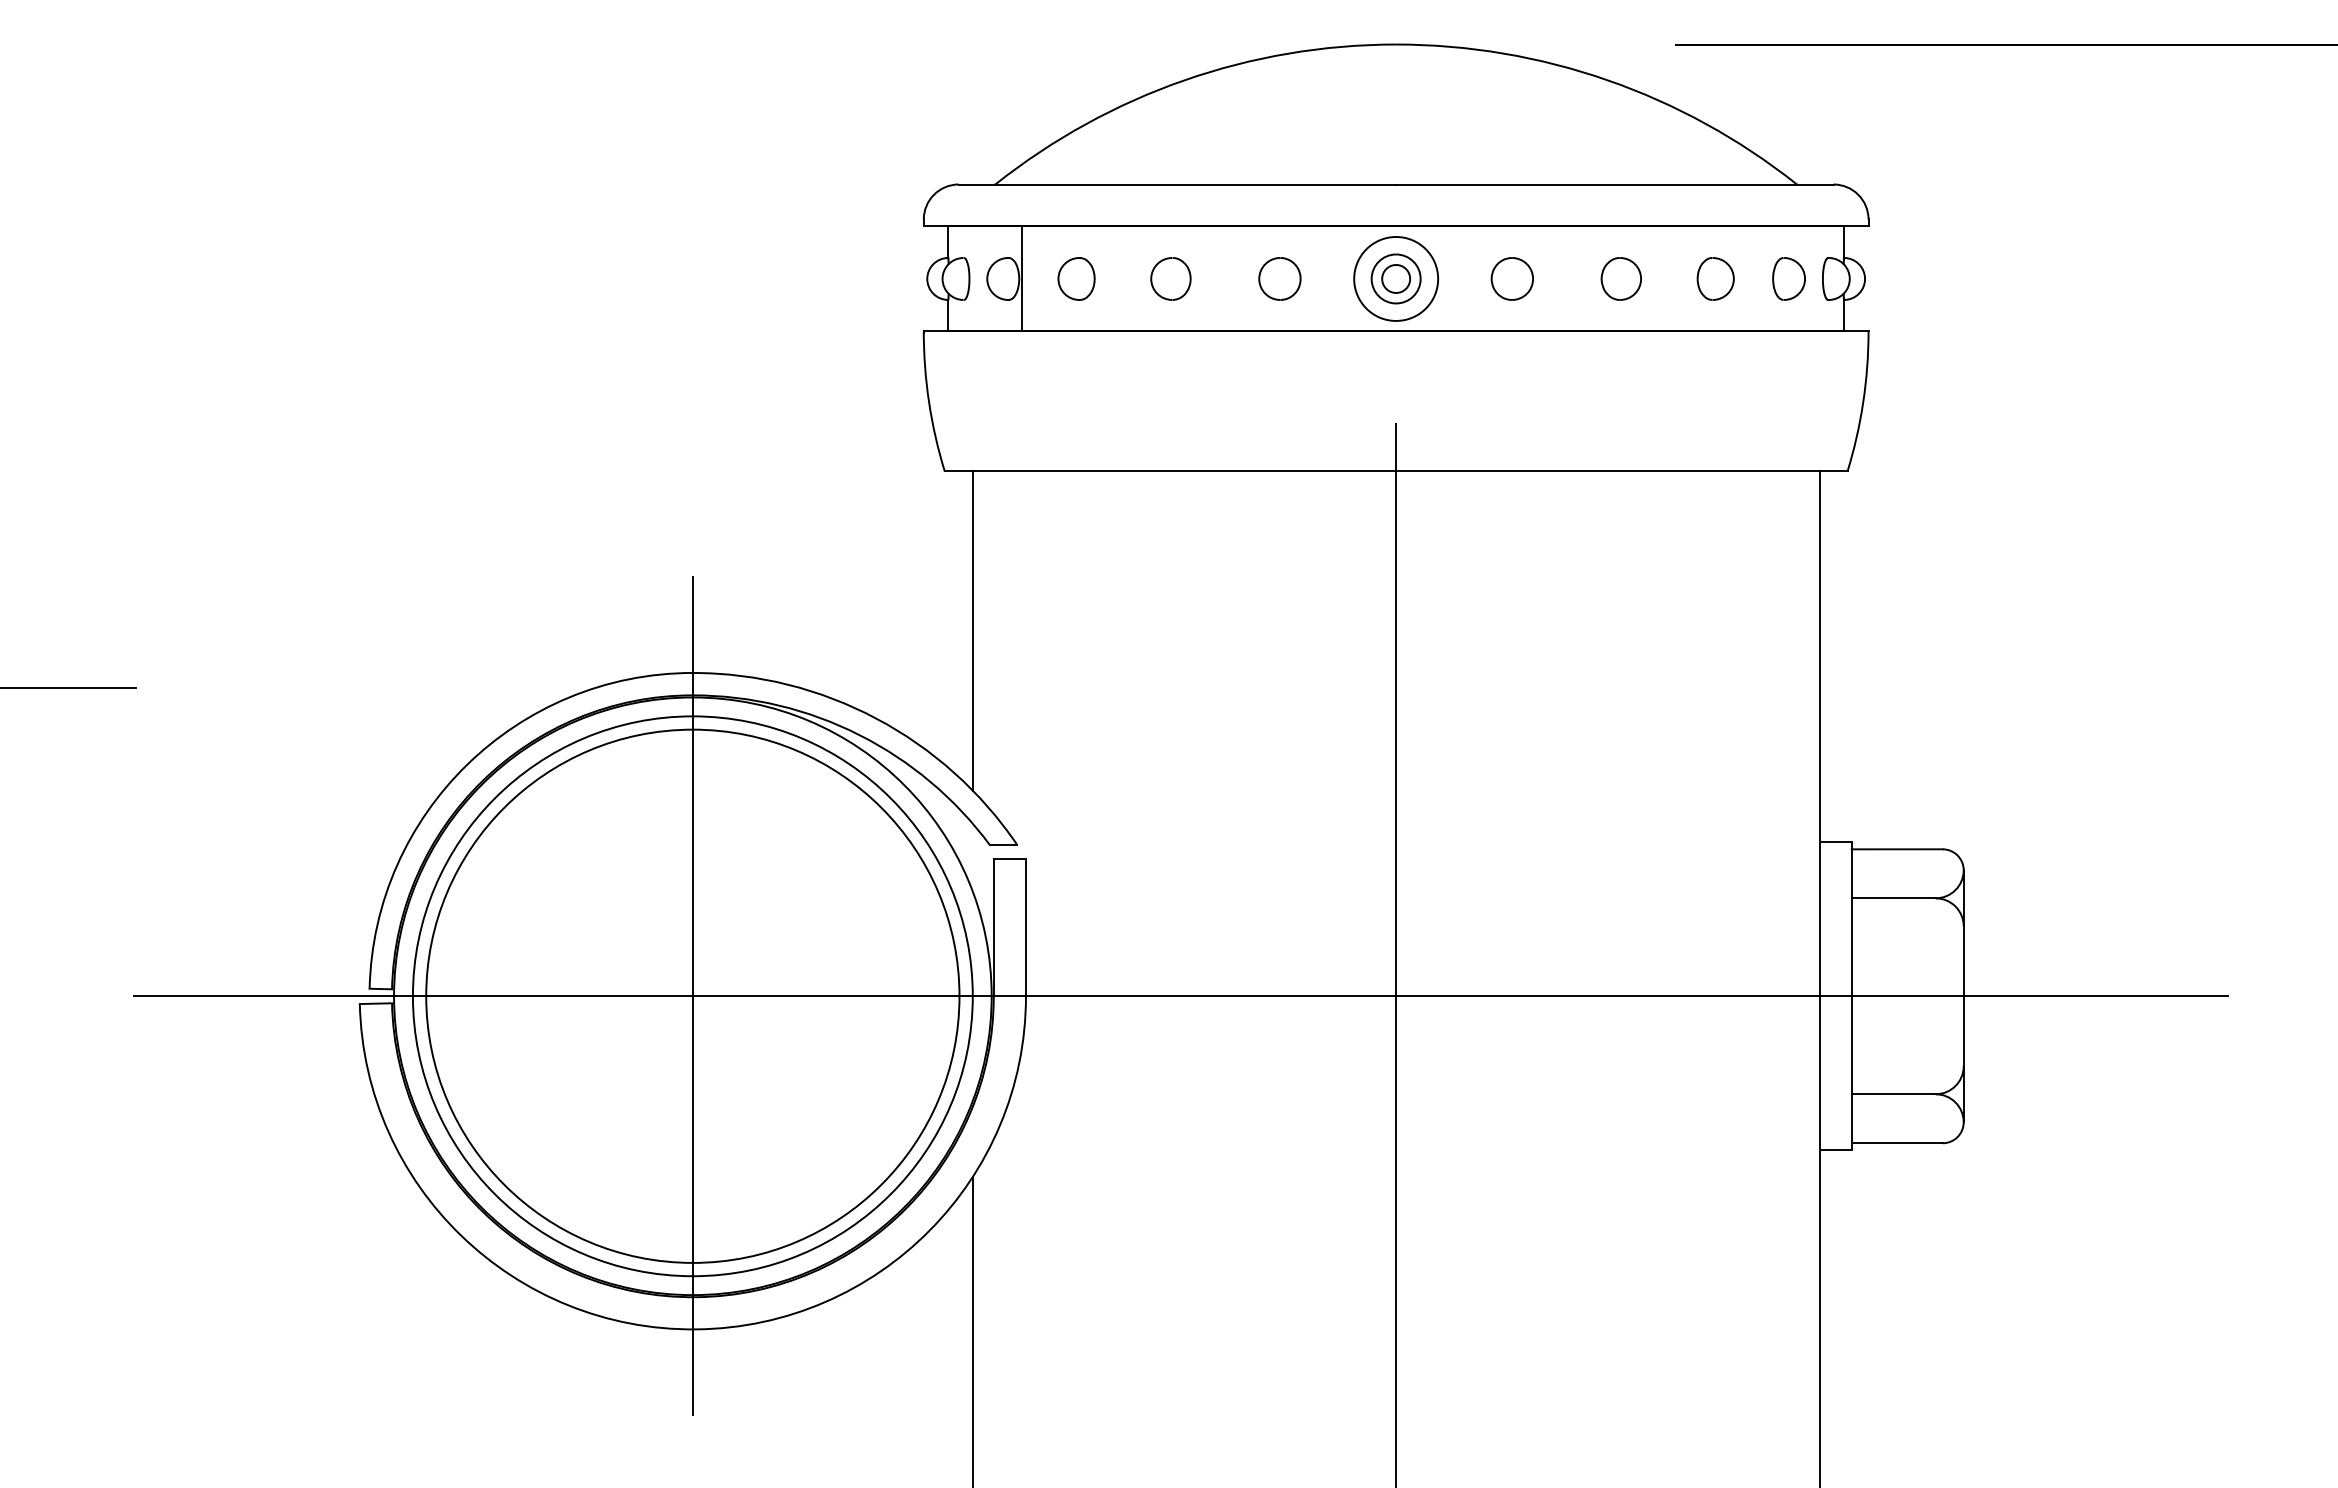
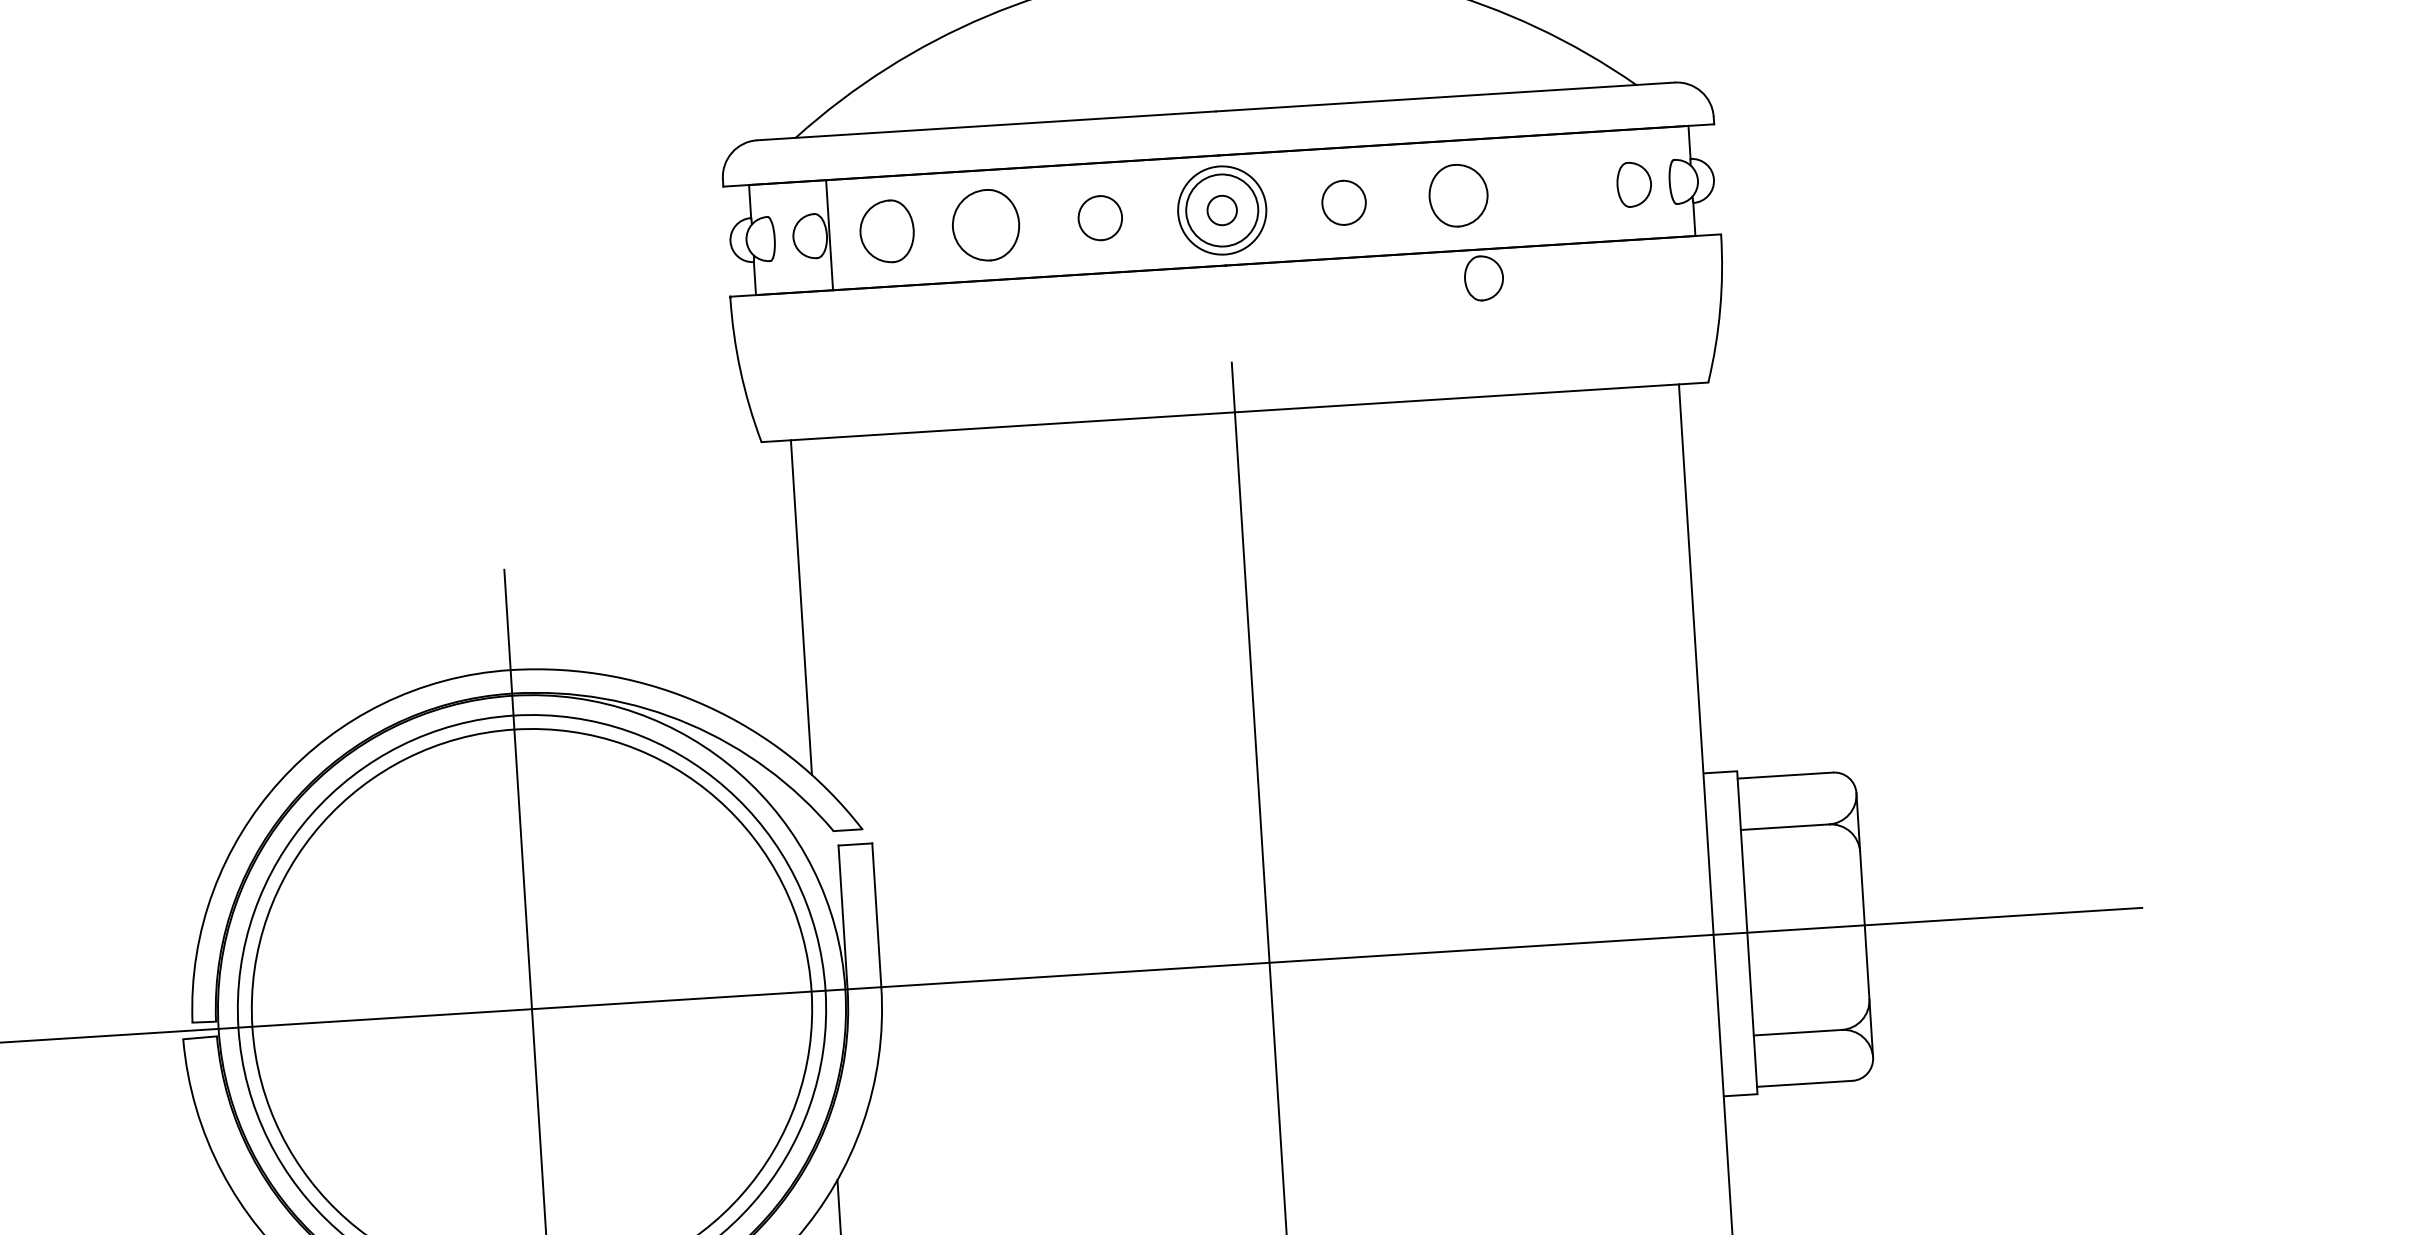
part: (1076, 278) -> (886, 231), size x1.4
part: (1170, 278) -> (985, 224), size x1.6
circle: (1395, 278) -> (1221, 210), size x1.4
part: (1620, 278) -> (1457, 195), size x1.4
part: (1715, 278) -> (1483, 277), moved

